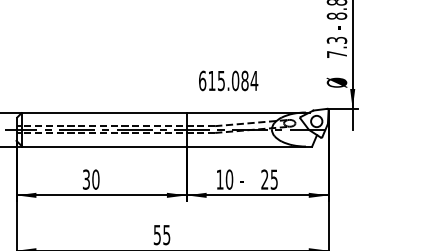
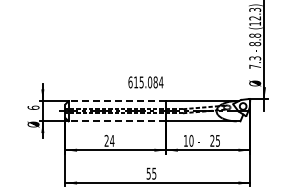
text: (227, 81) -> (145, 82), moved
line: (104, 113) -> (117, 101), solid -> dashed
line: (104, 146) -> (117, 121), solid -> dashed
text: (91, 178) -> (109, 140), 30 -> 24

